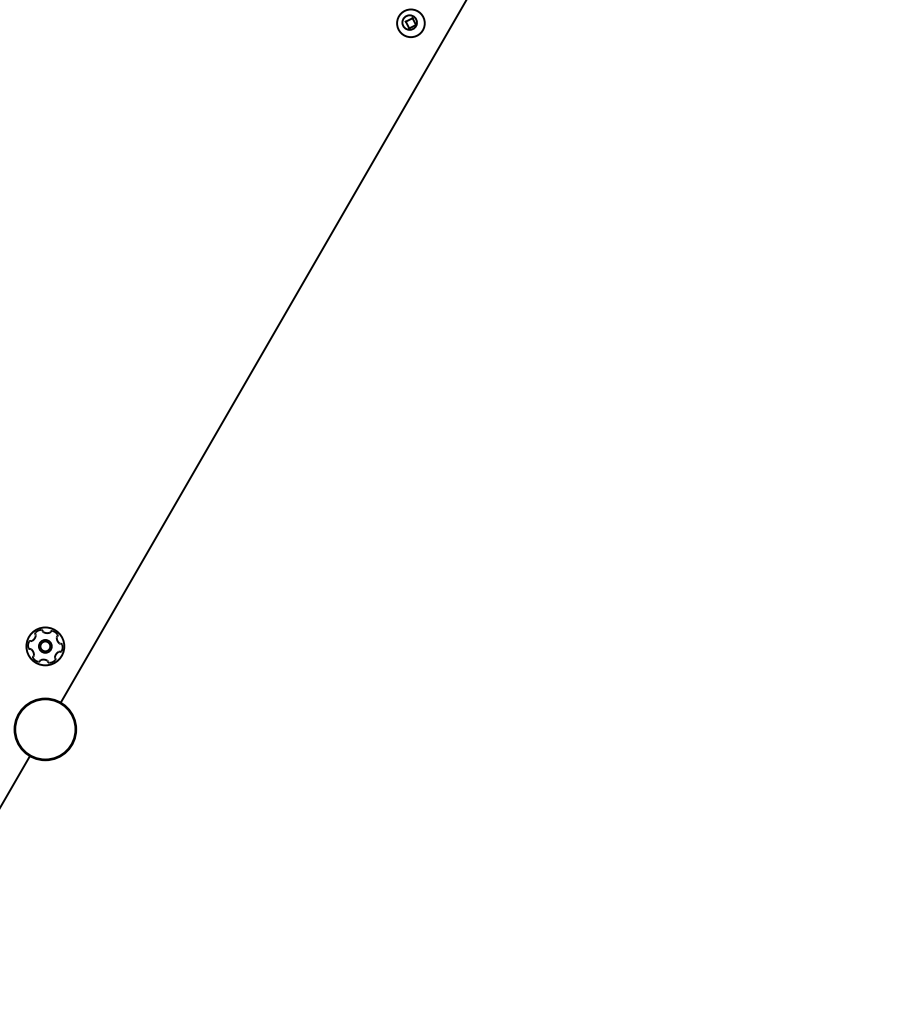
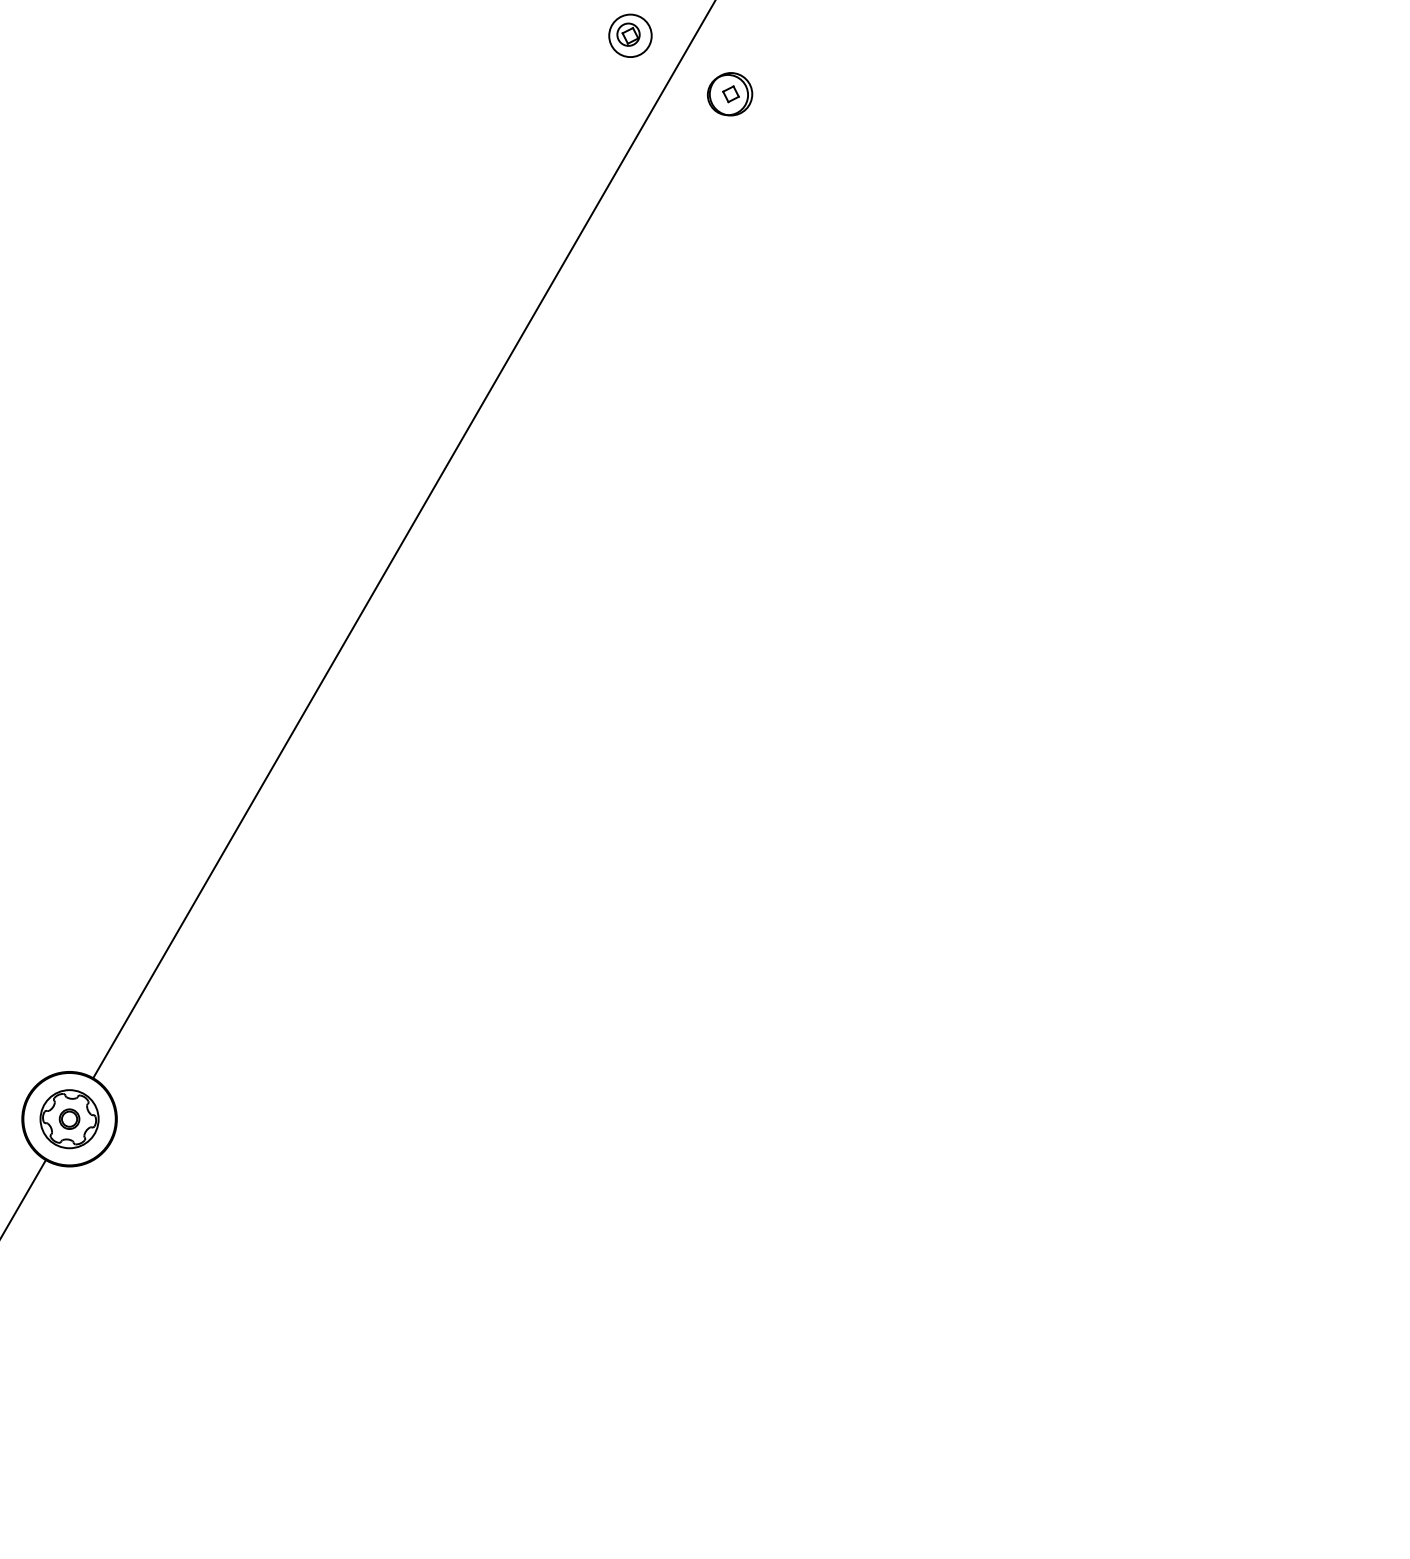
part: (475, 61) -> (729, 94), added
part: (45, 646) -> (69, 1119), moved

